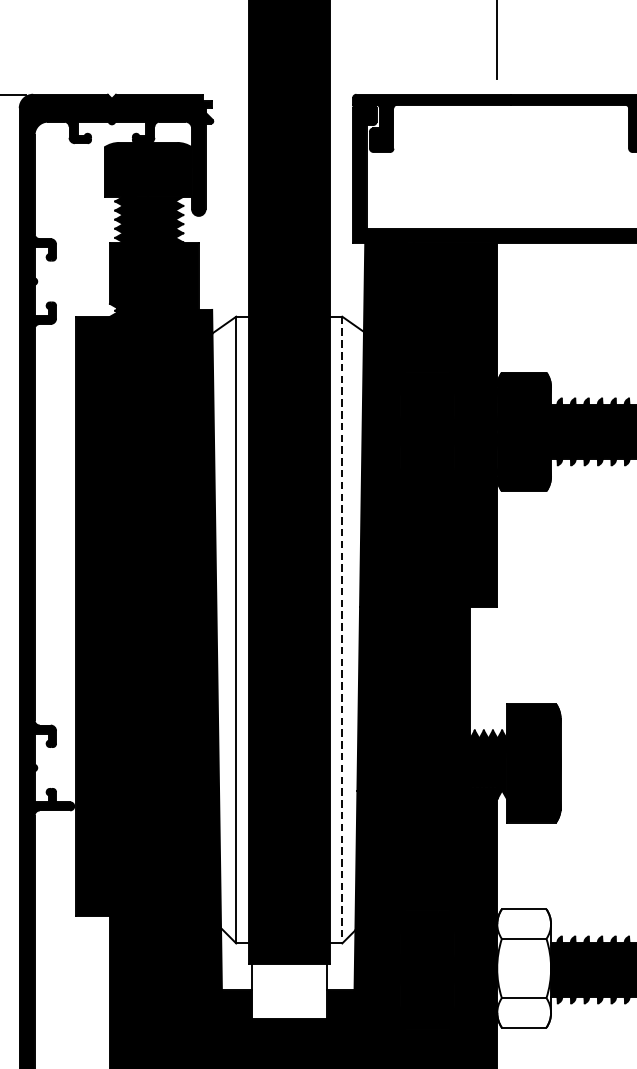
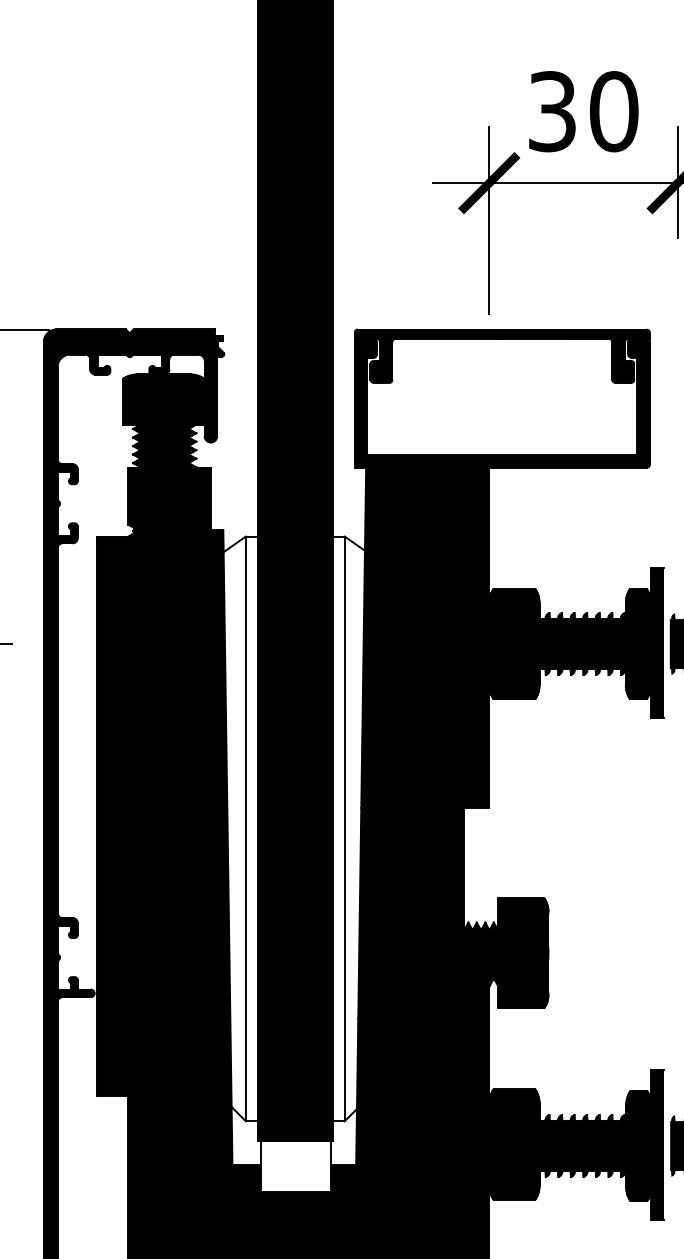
line: (342, 630) -> (344, 829), dashed -> solid
fill: (524, 968) -> (514, 1144), added

